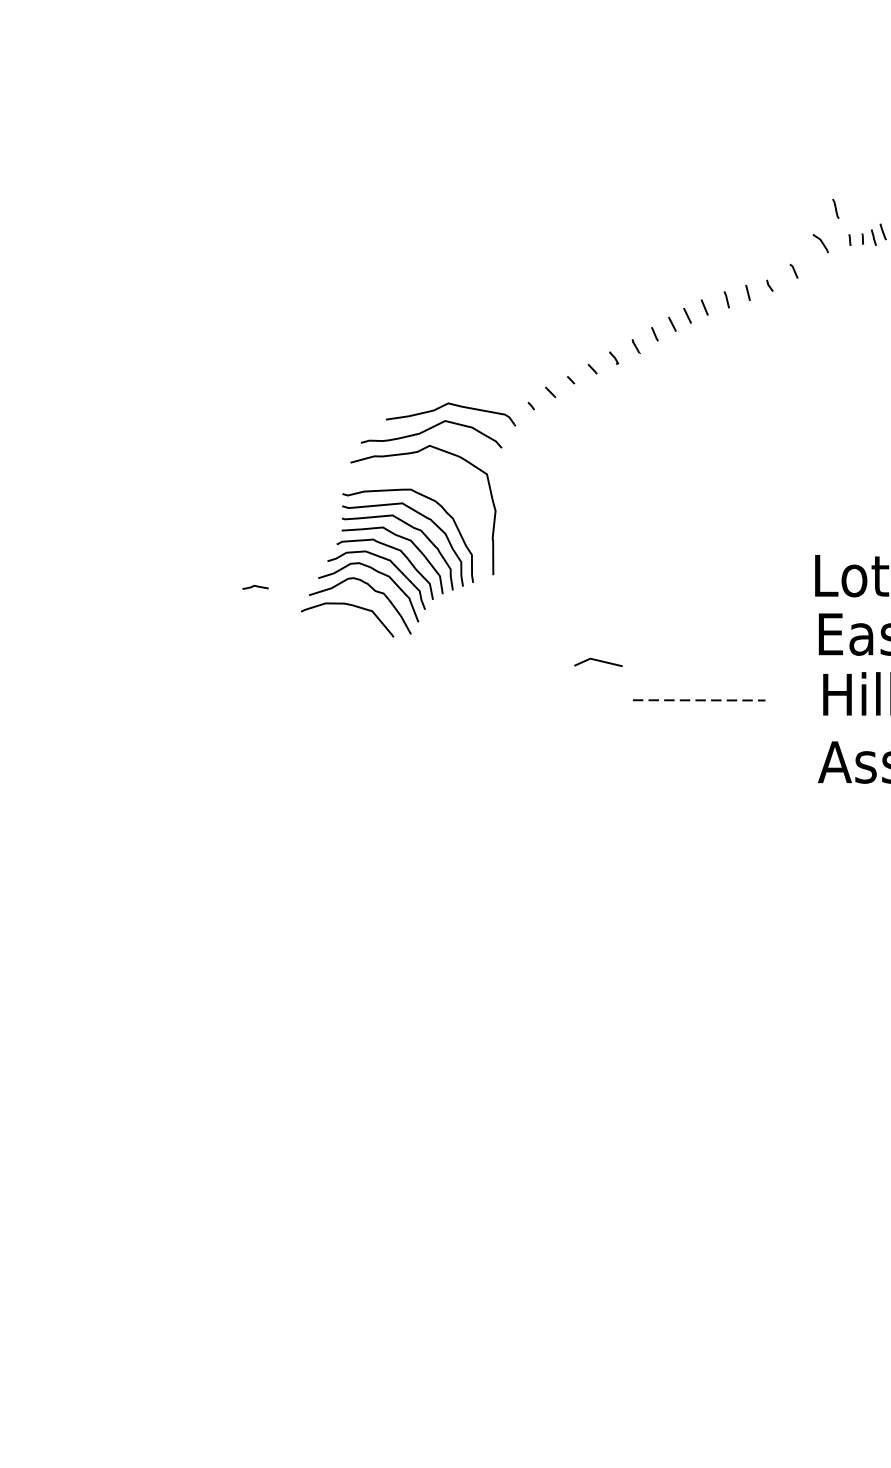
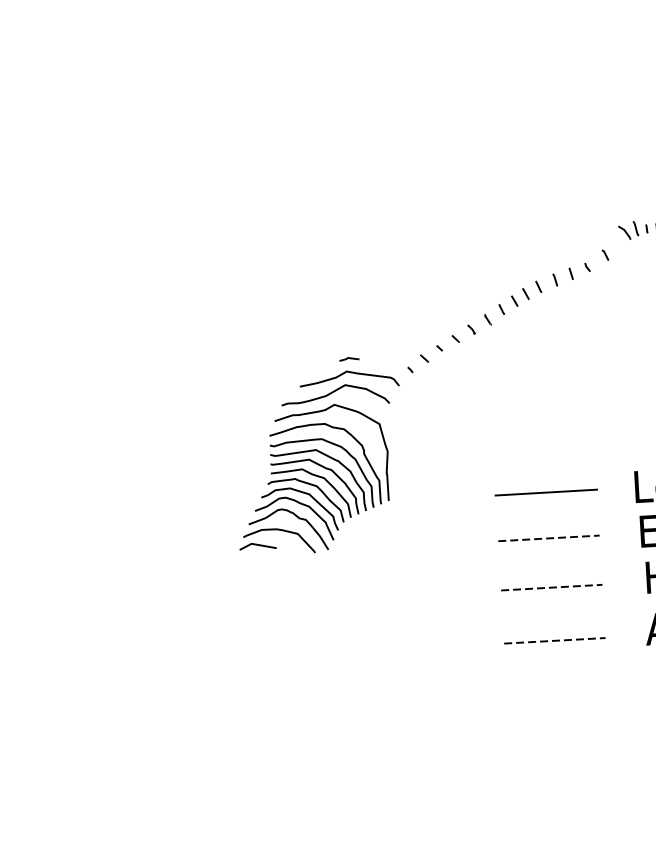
line: (835, 208) -> (635, 228), moved
curve: (426, 476) -> (333, 428), added
line: (698, 576) -> (545, 492), added
curve: (255, 586) -> (349, 358), moved
line: (699, 635) -> (549, 538), added
line: (598, 661) -> (257, 545), moved
line: (699, 769) -> (555, 640), added

